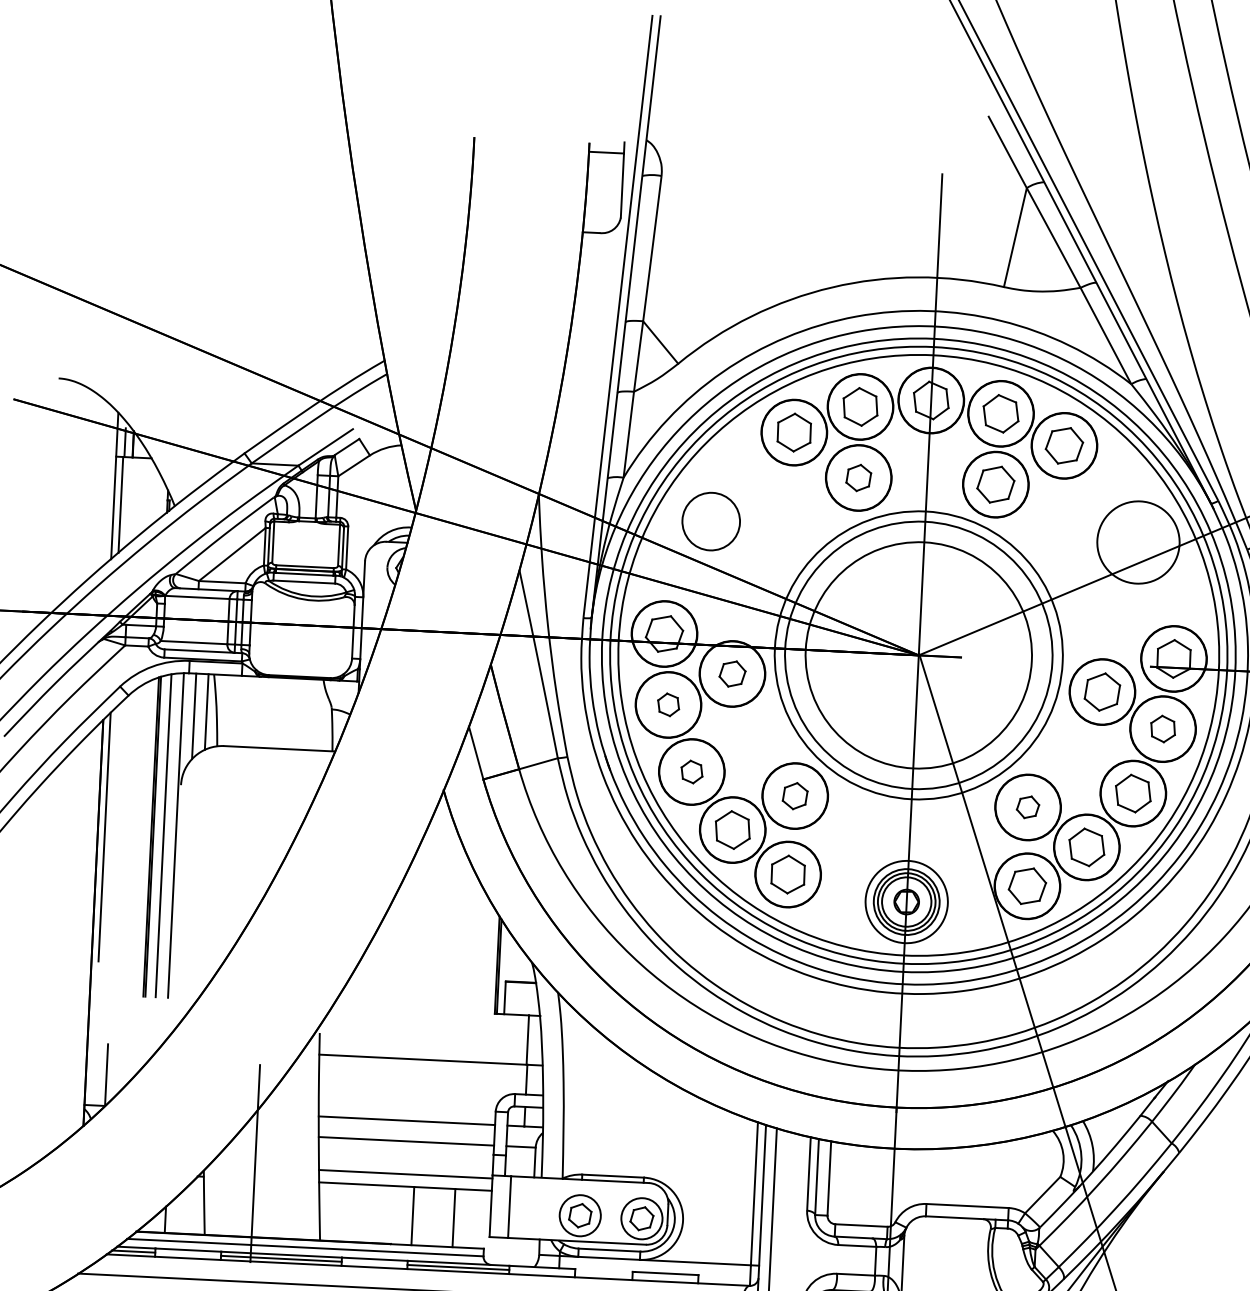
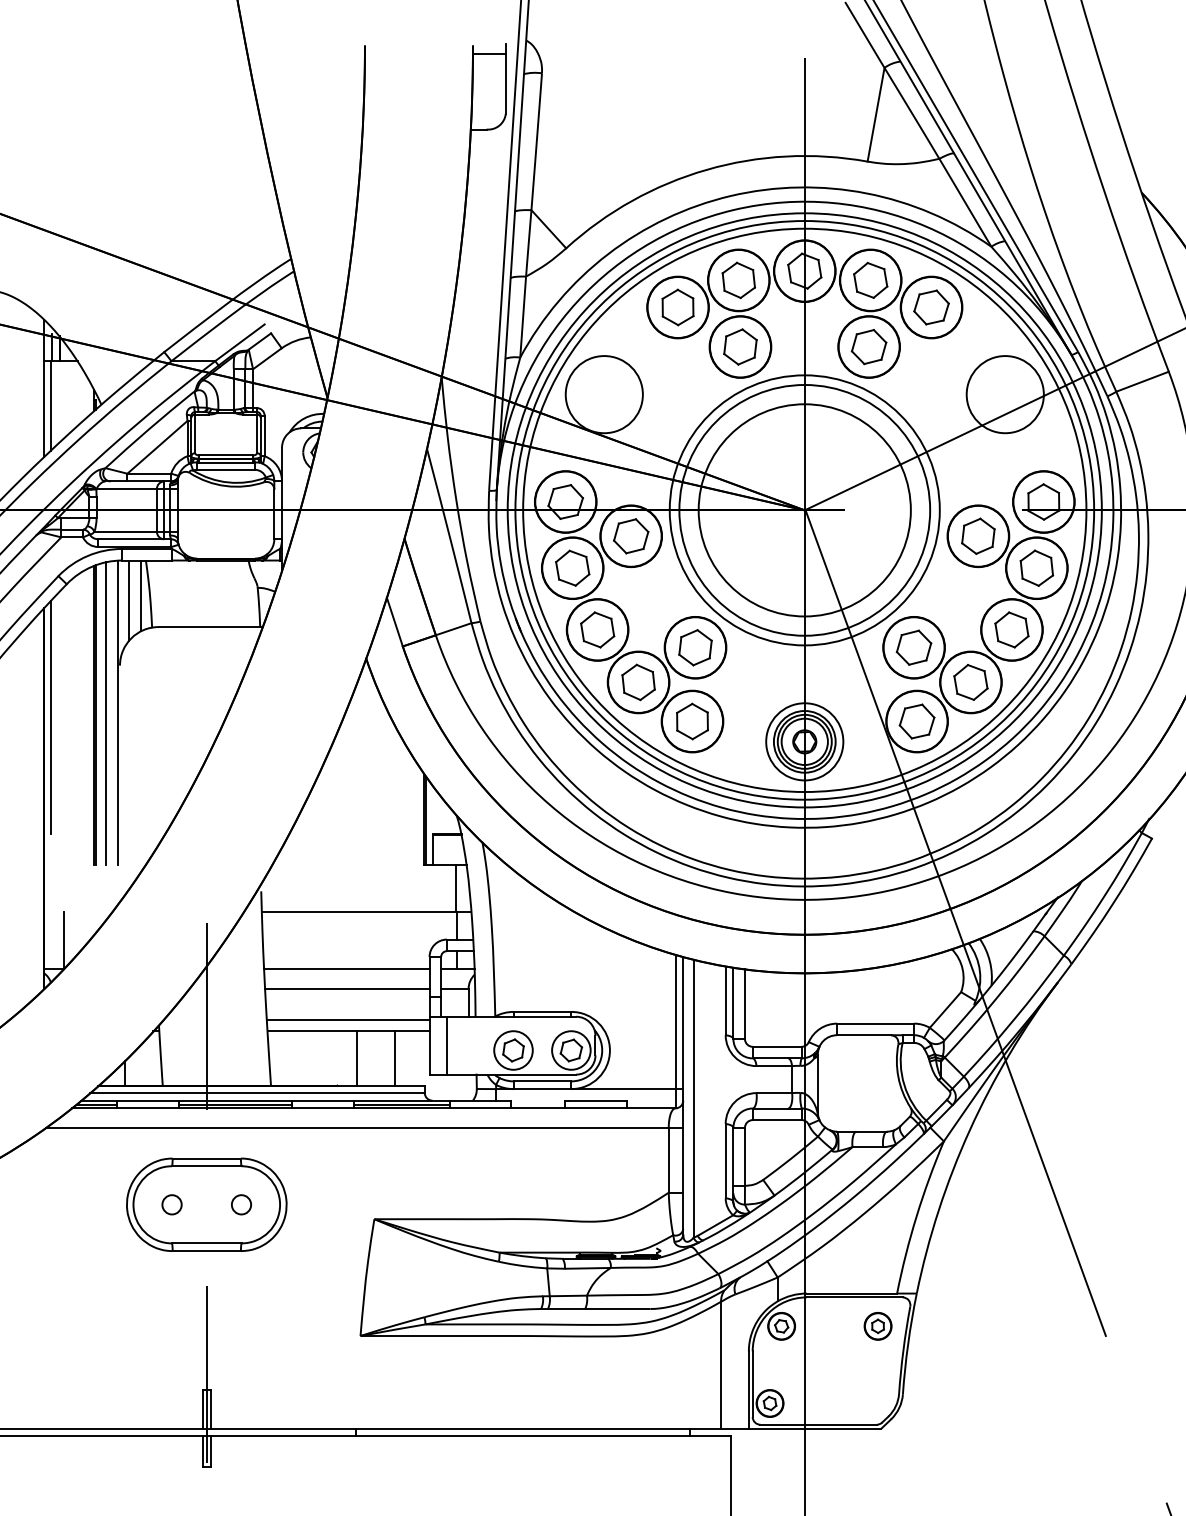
part: (858, 477) -> (740, 346), size x1.43
circle: (710, 521) -> (603, 394), size x1.43
part: (732, 674) -> (631, 536), size x1.43
part: (668, 704) -> (572, 567), size x1.67
part: (1162, 728) -> (1036, 567), size x1.43
part: (691, 771) -> (597, 629), size x1.67
part: (795, 795) -> (695, 647), size x1.43
part: (1027, 807) -> (913, 647), size x1.67

